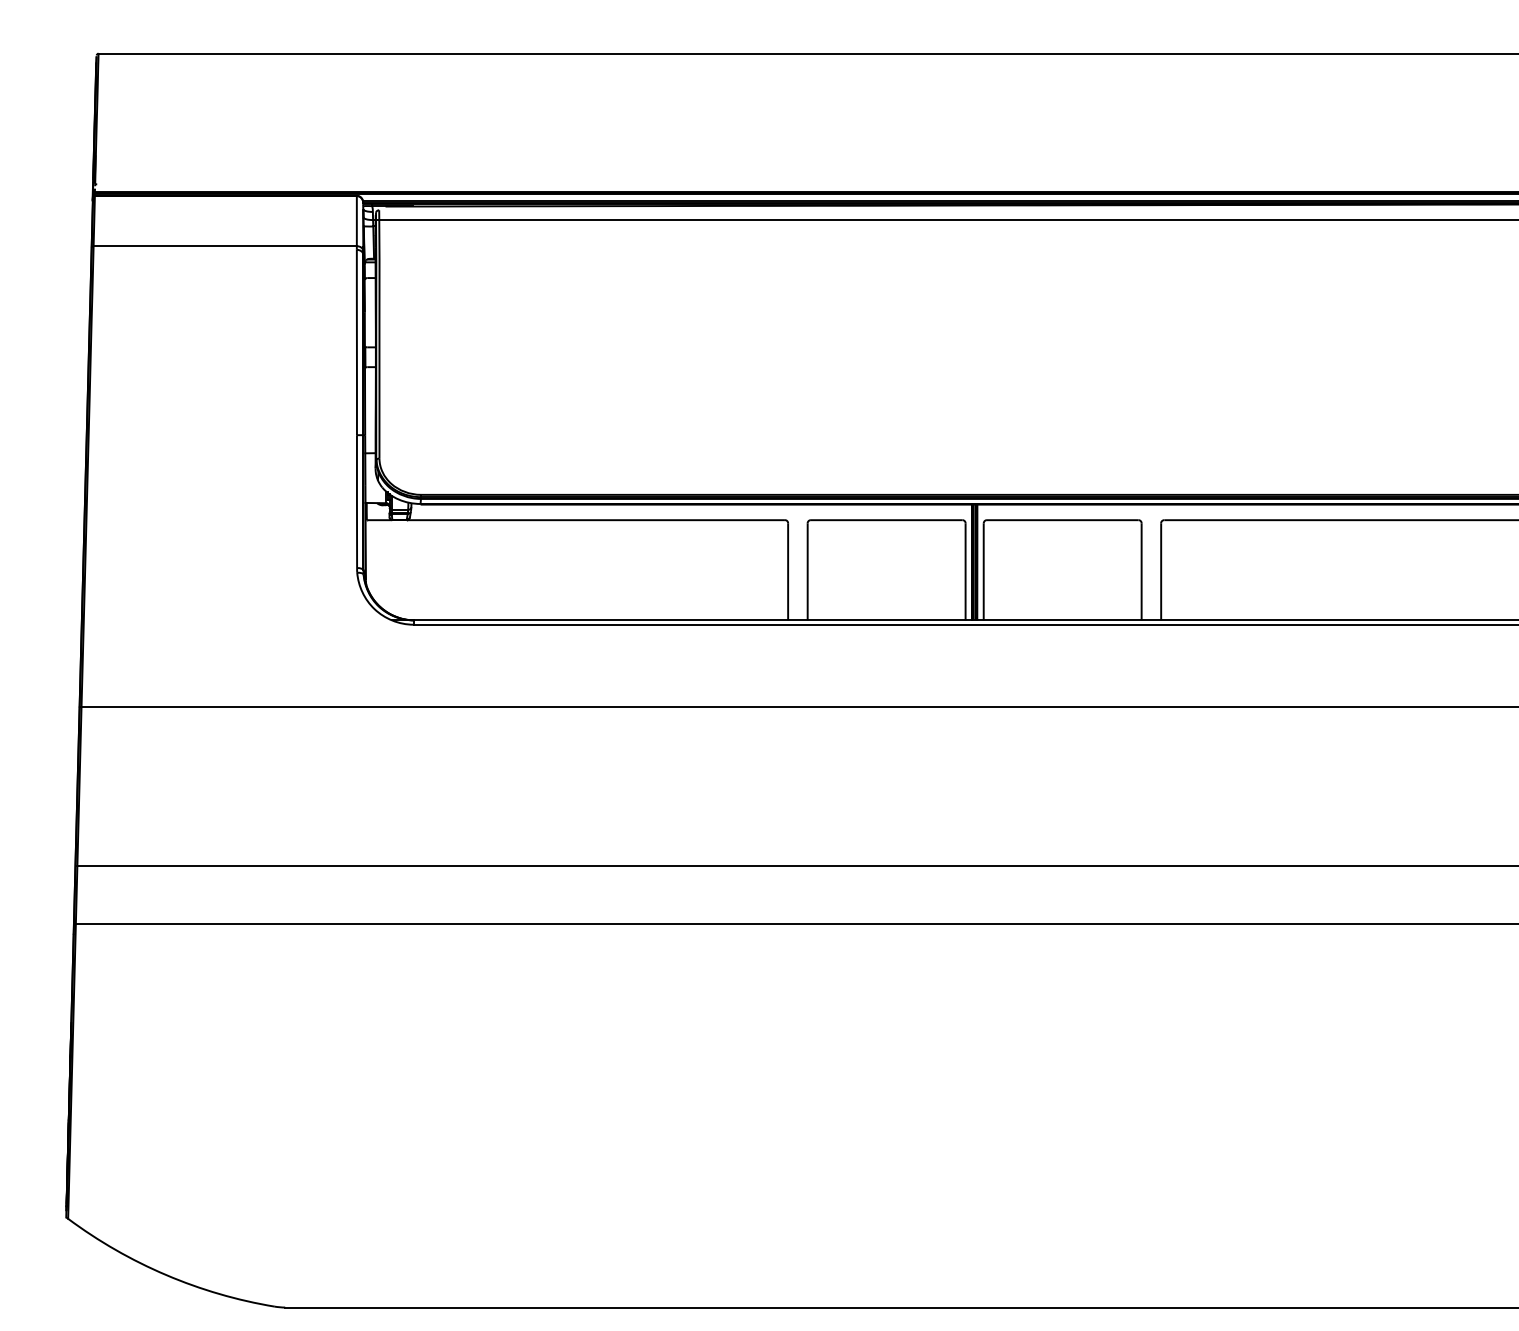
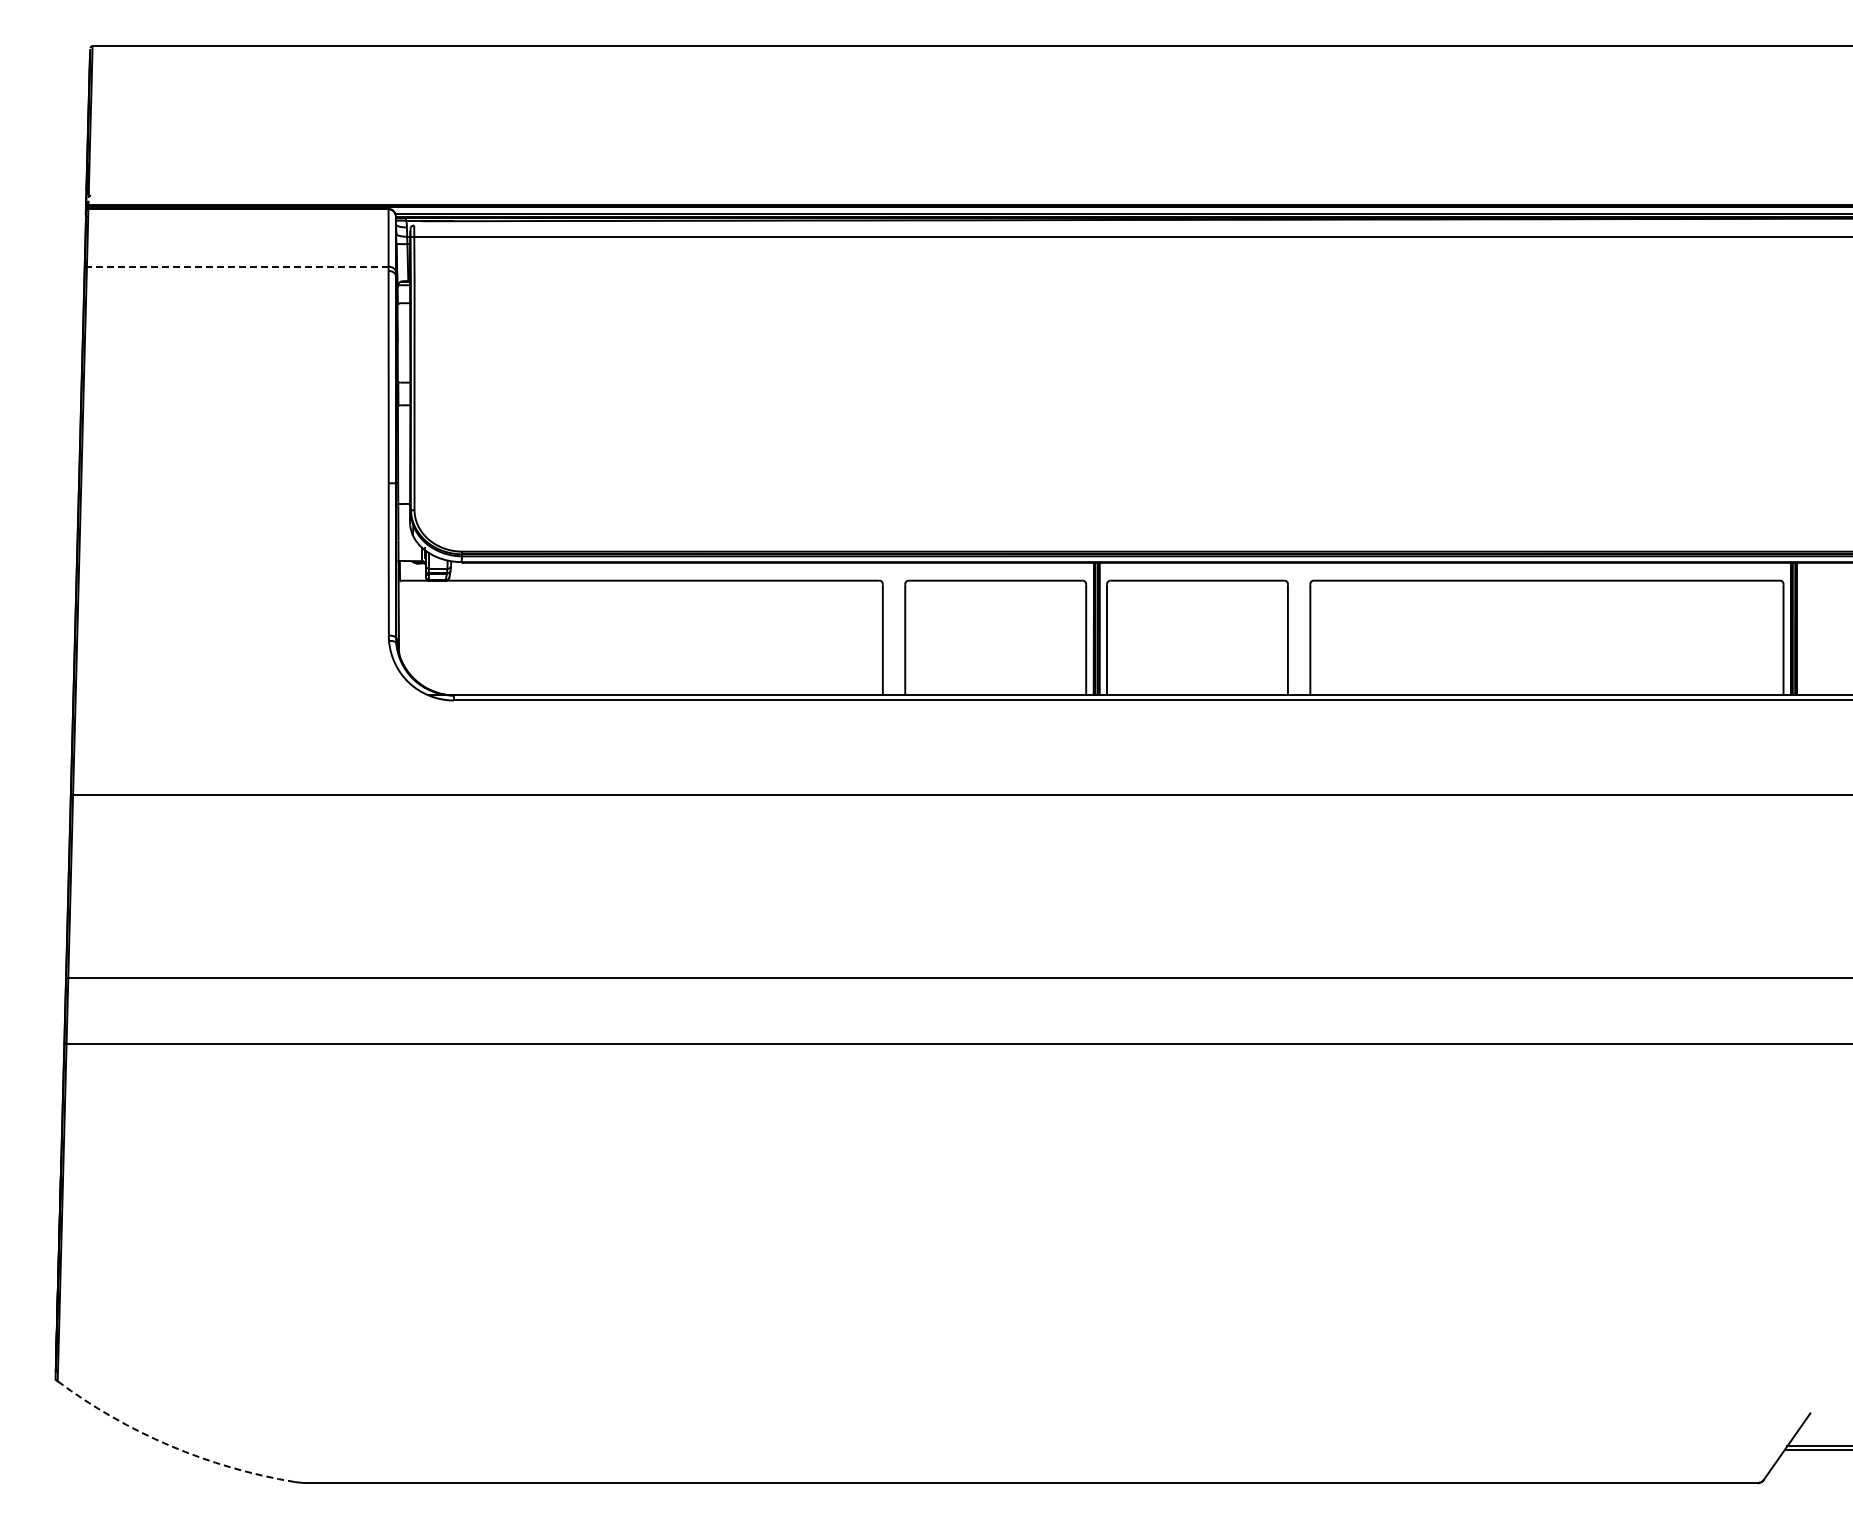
line: (225, 246) -> (237, 266), solid -> dashed
arc: (166, 1274) -> (170, 1445), solid -> dashed

